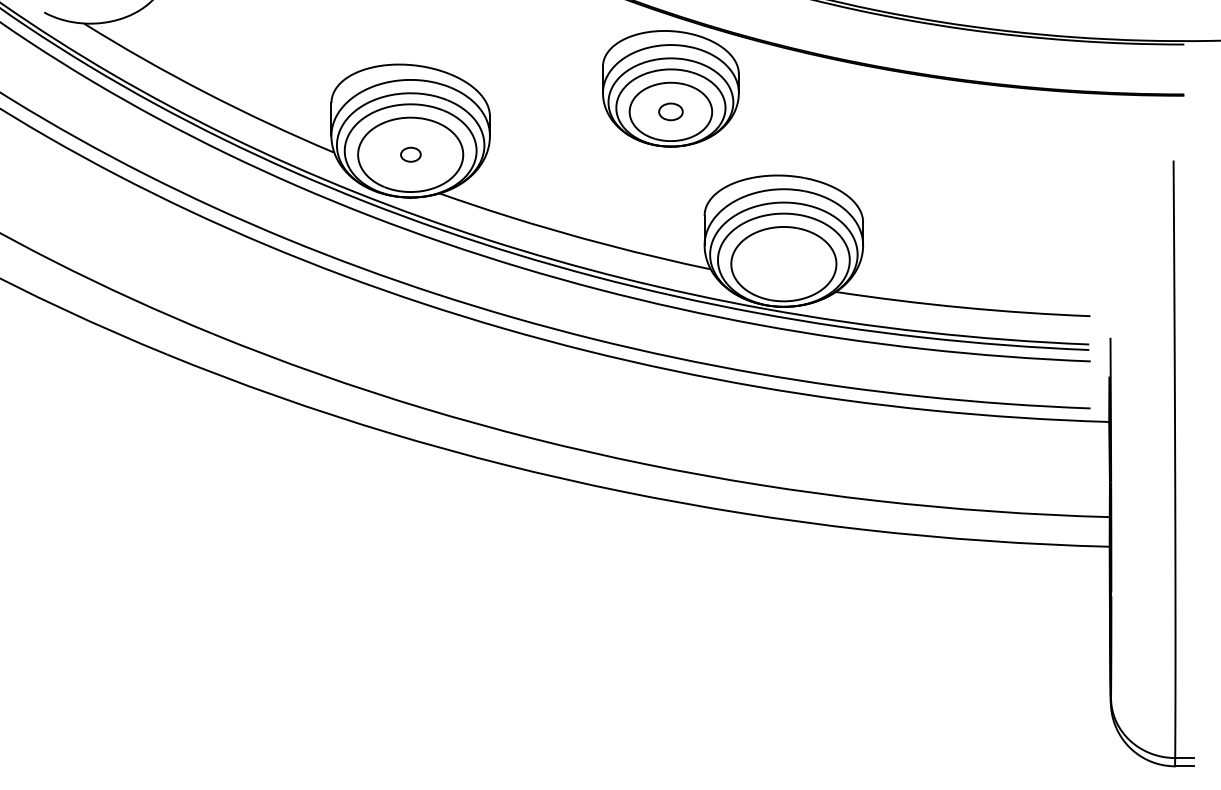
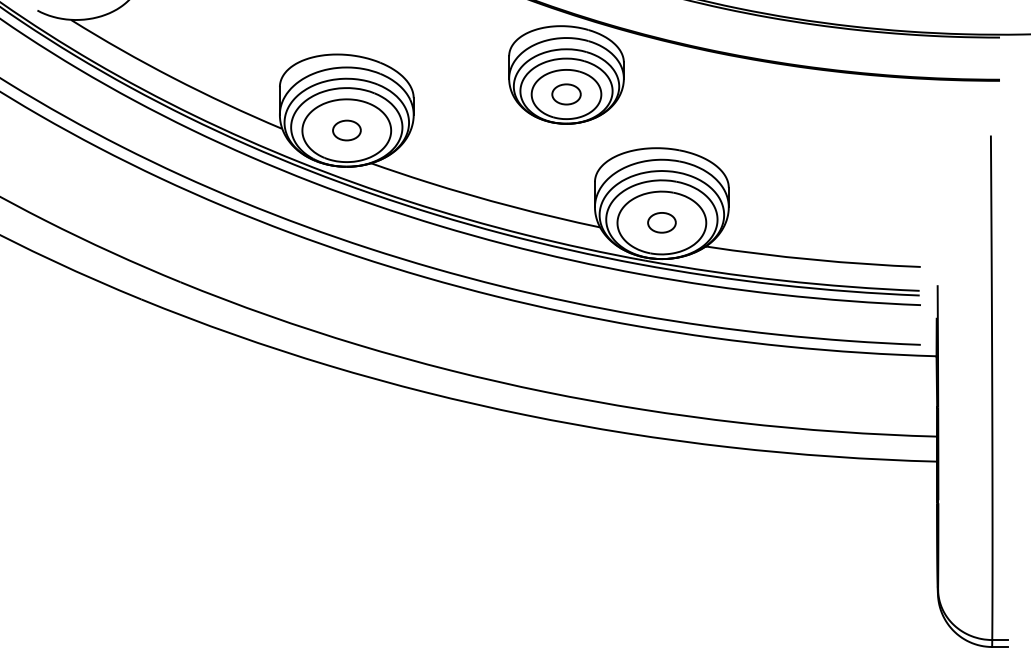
part: (670, 111) -> (566, 94), size x1.43
part: (410, 154) -> (346, 130), size x1.67
part: (783, 263) -> (661, 222), added

